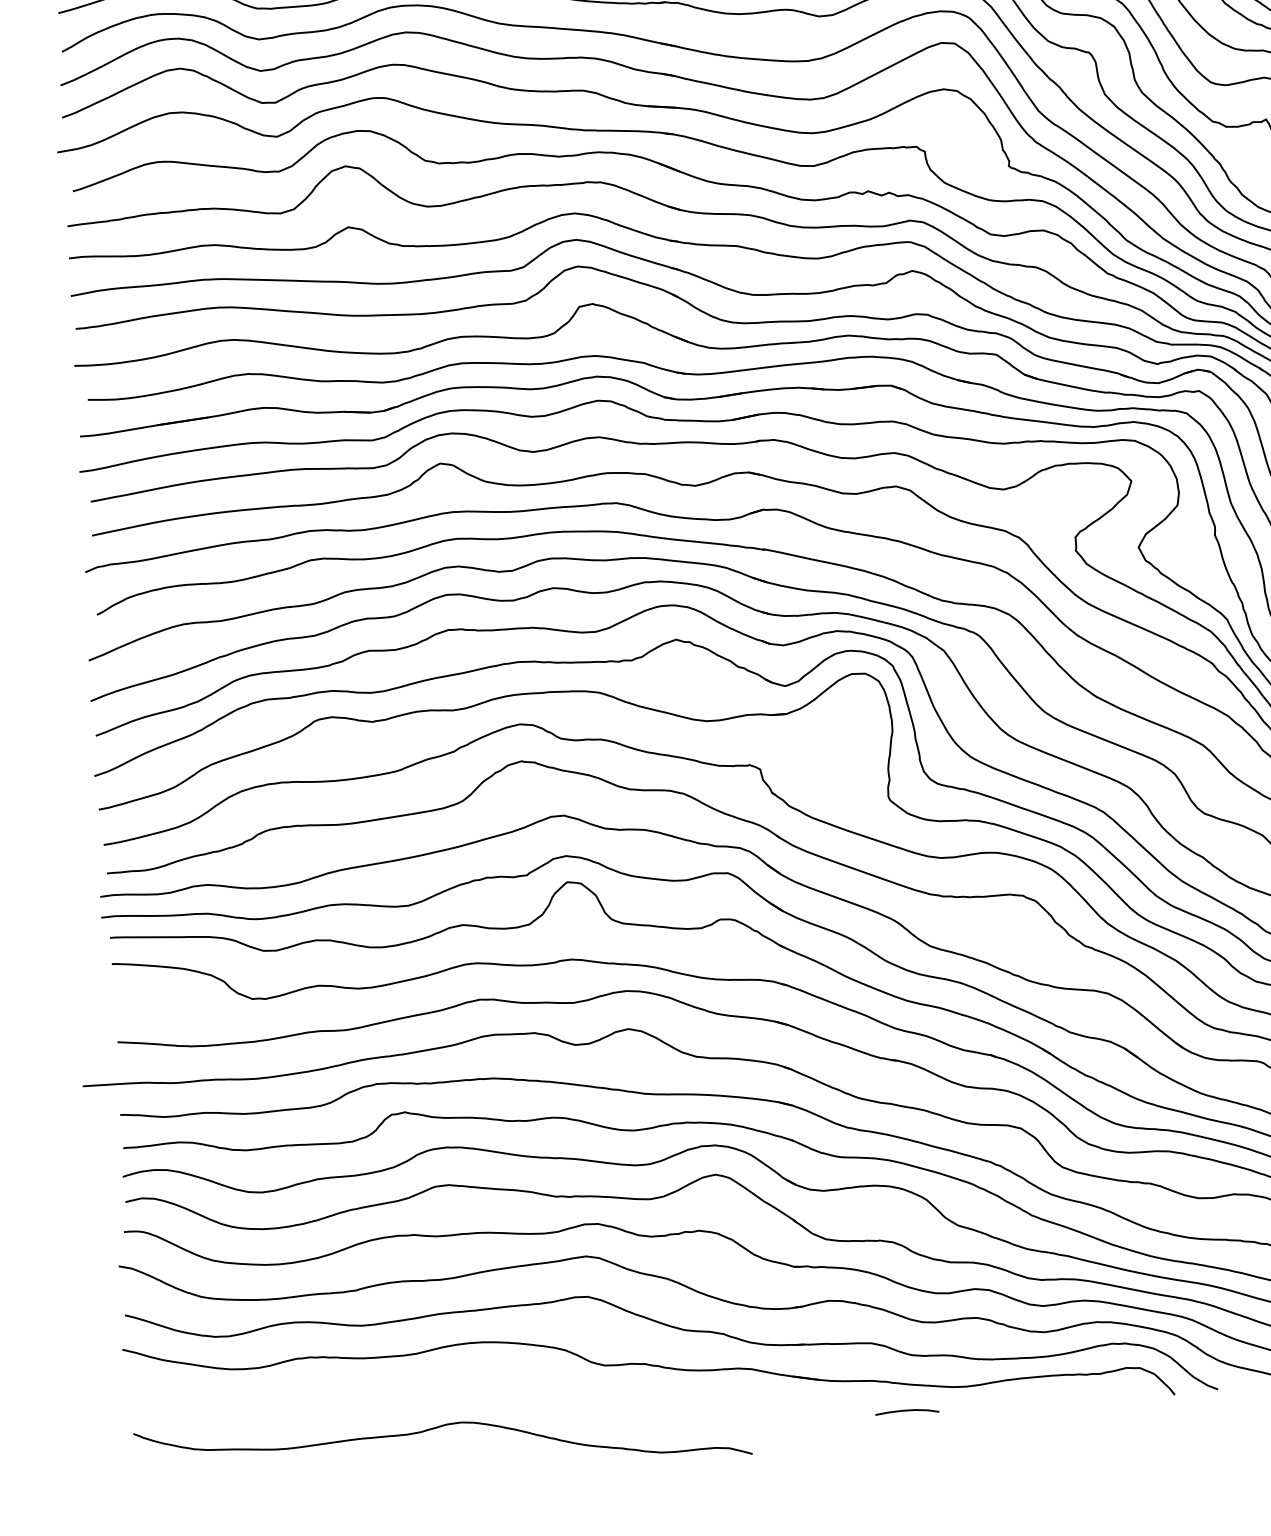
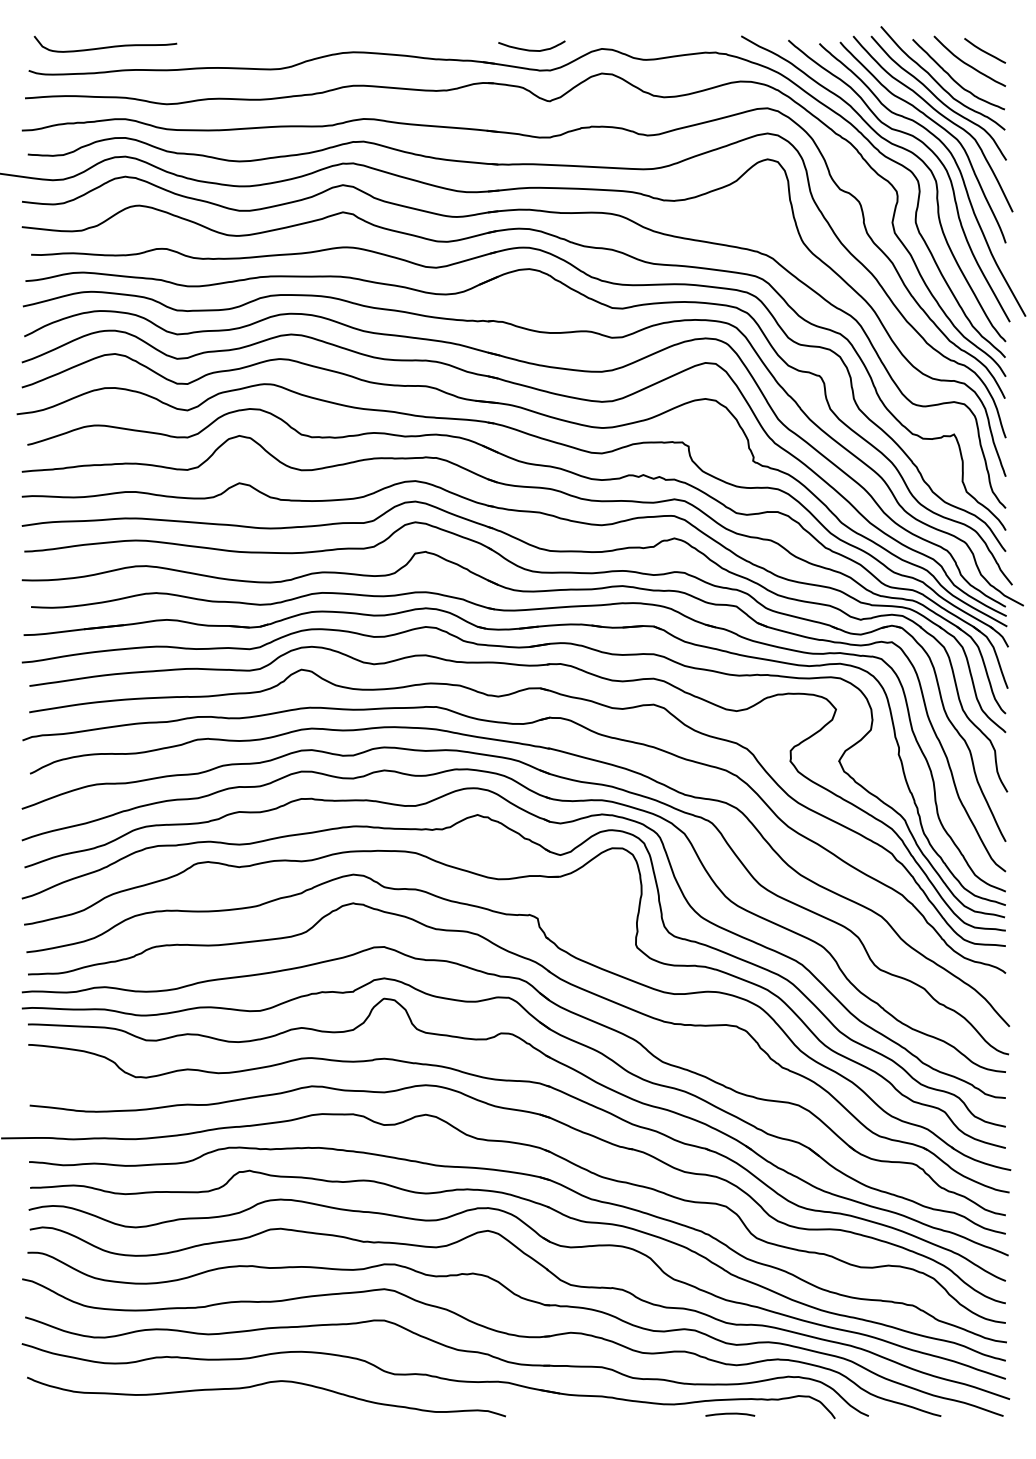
curve: (907, 1411) -> (730, 1414), moved
curve: (440, 1427) -> (265, 1384), moved

